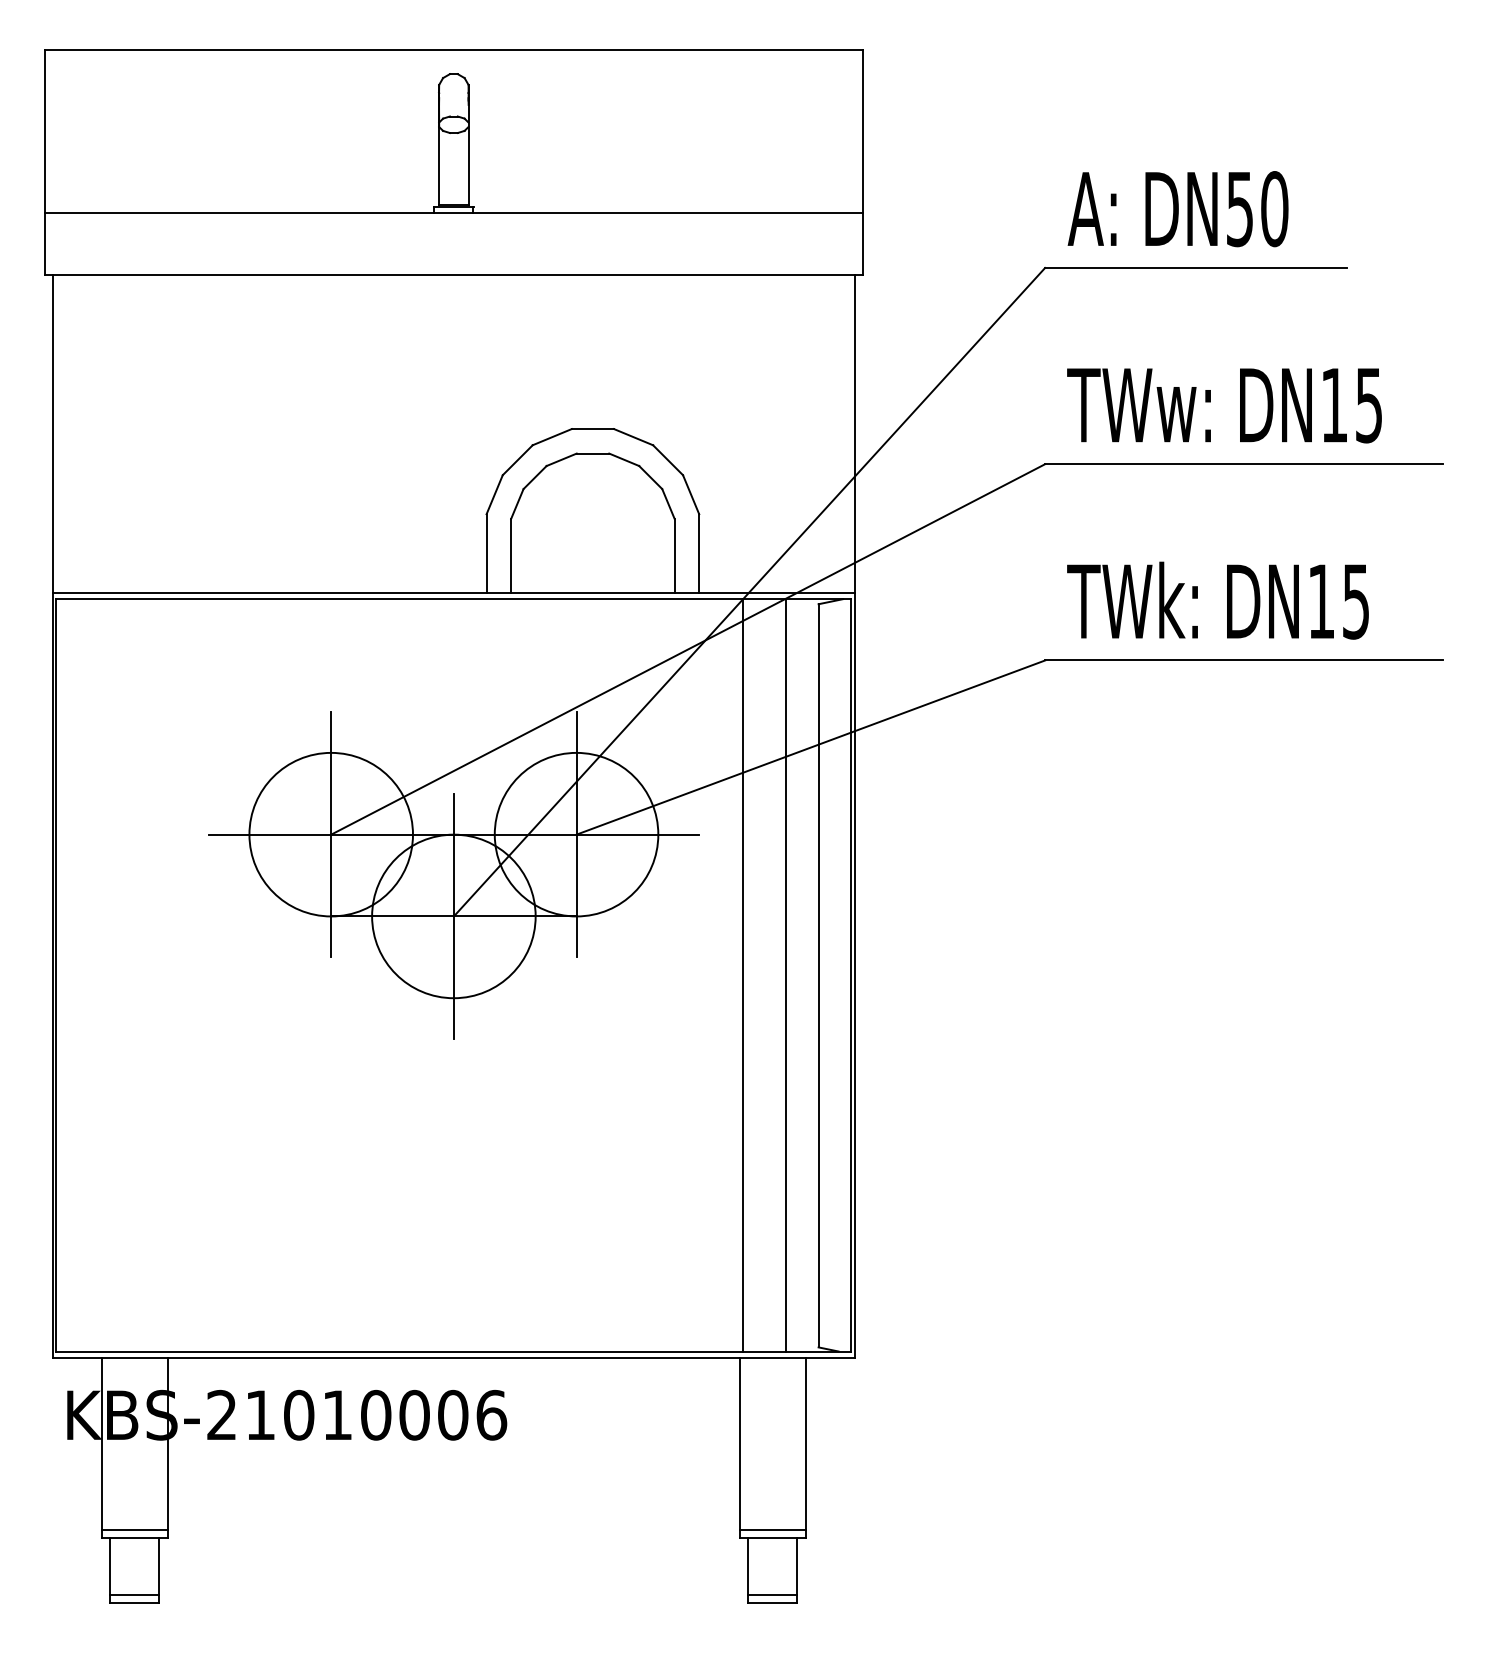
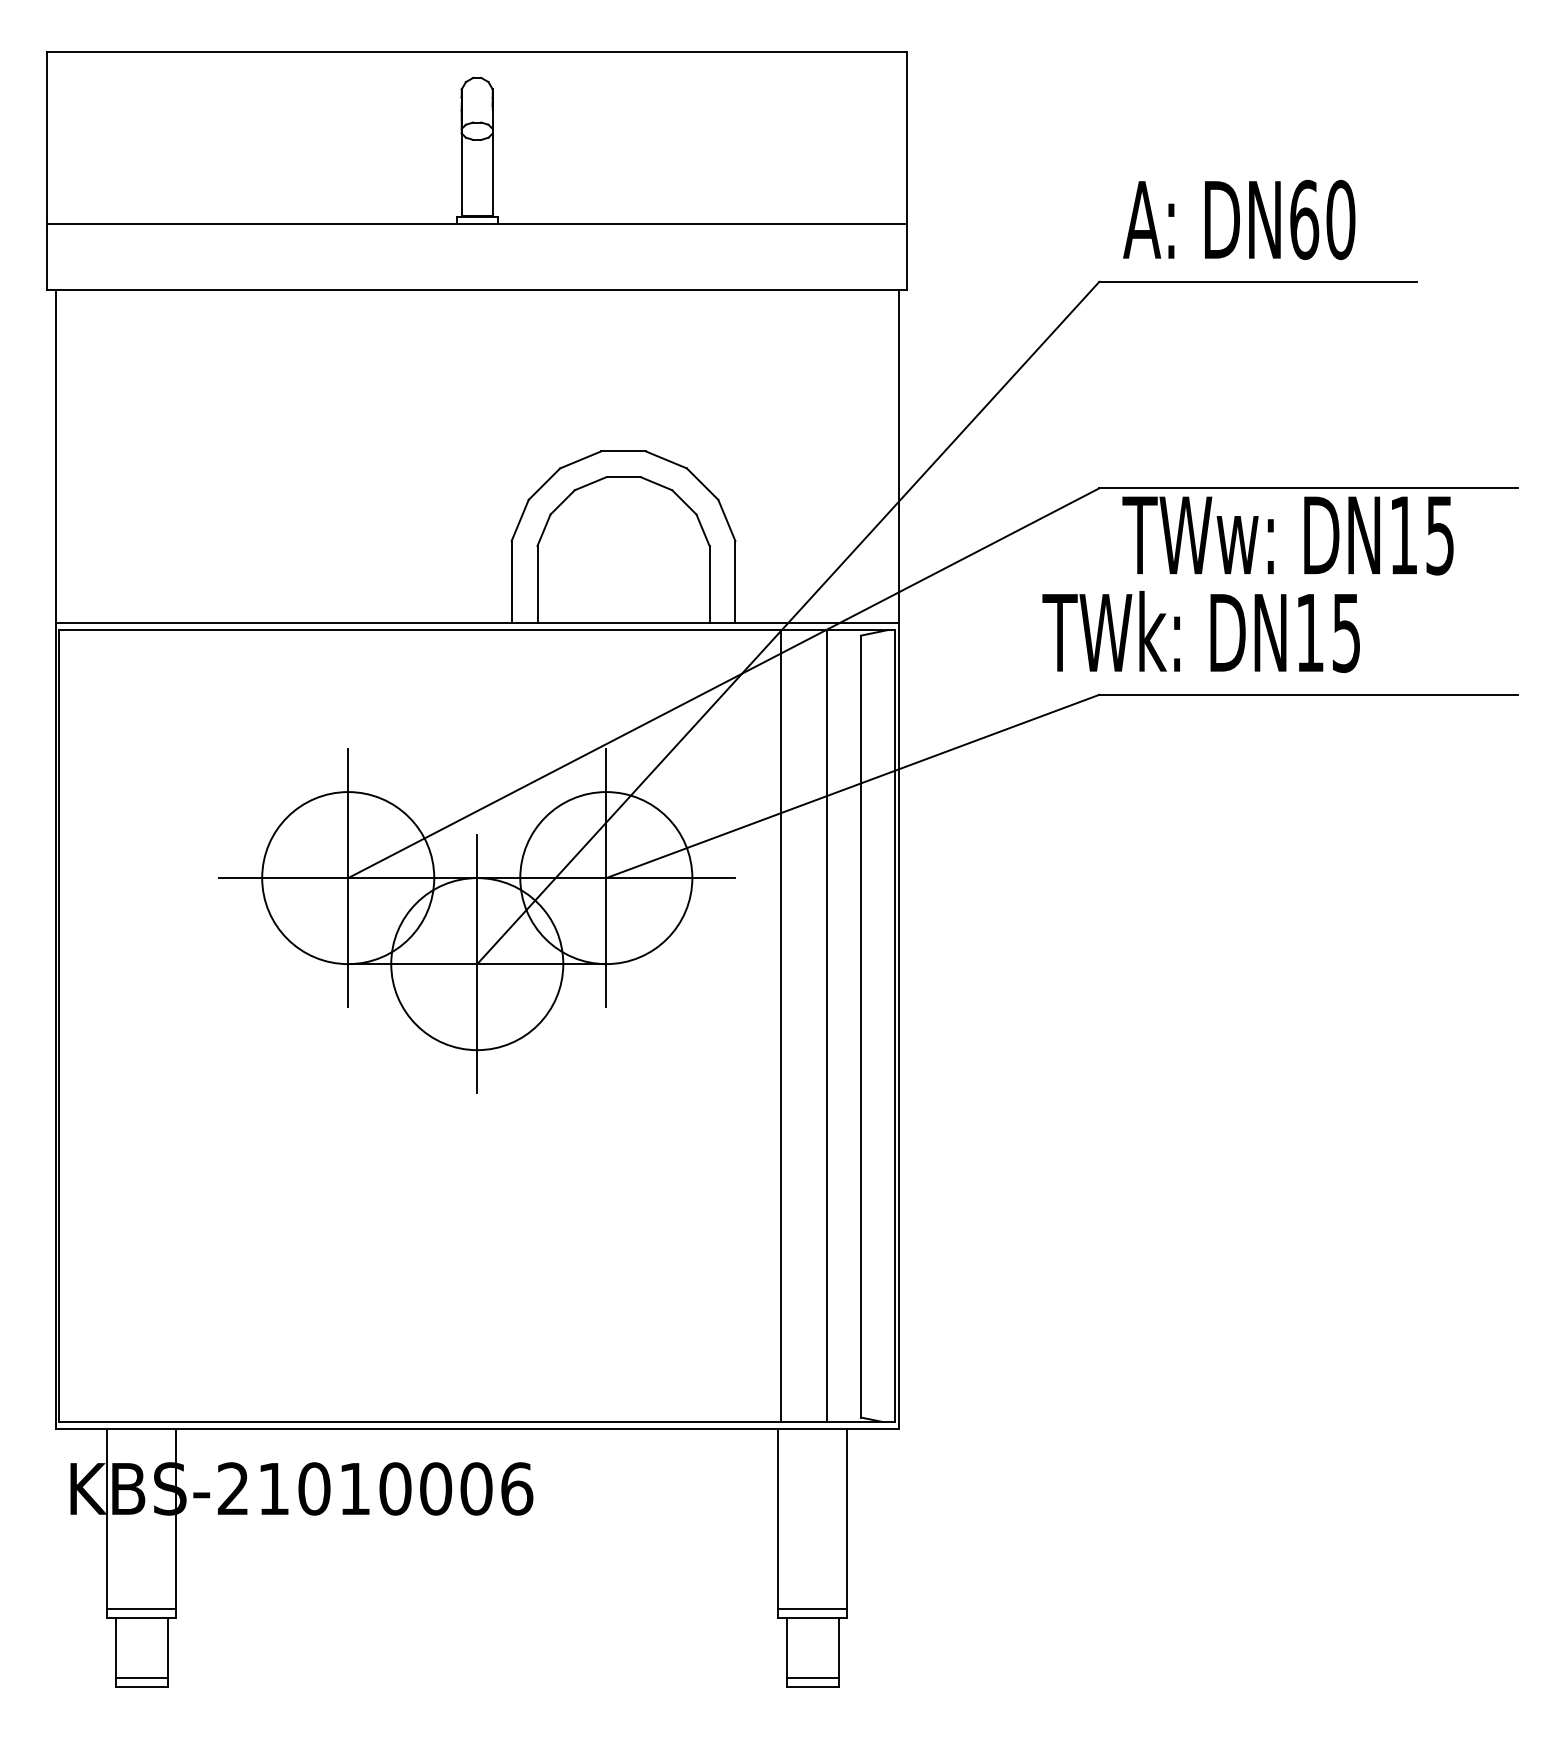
text: (1240, 208) -> (1304, 219), DN50 -> DN60
text: (1224, 405) -> (1287, 535), moved
text: (1217, 600) -> (1200, 631), moved

